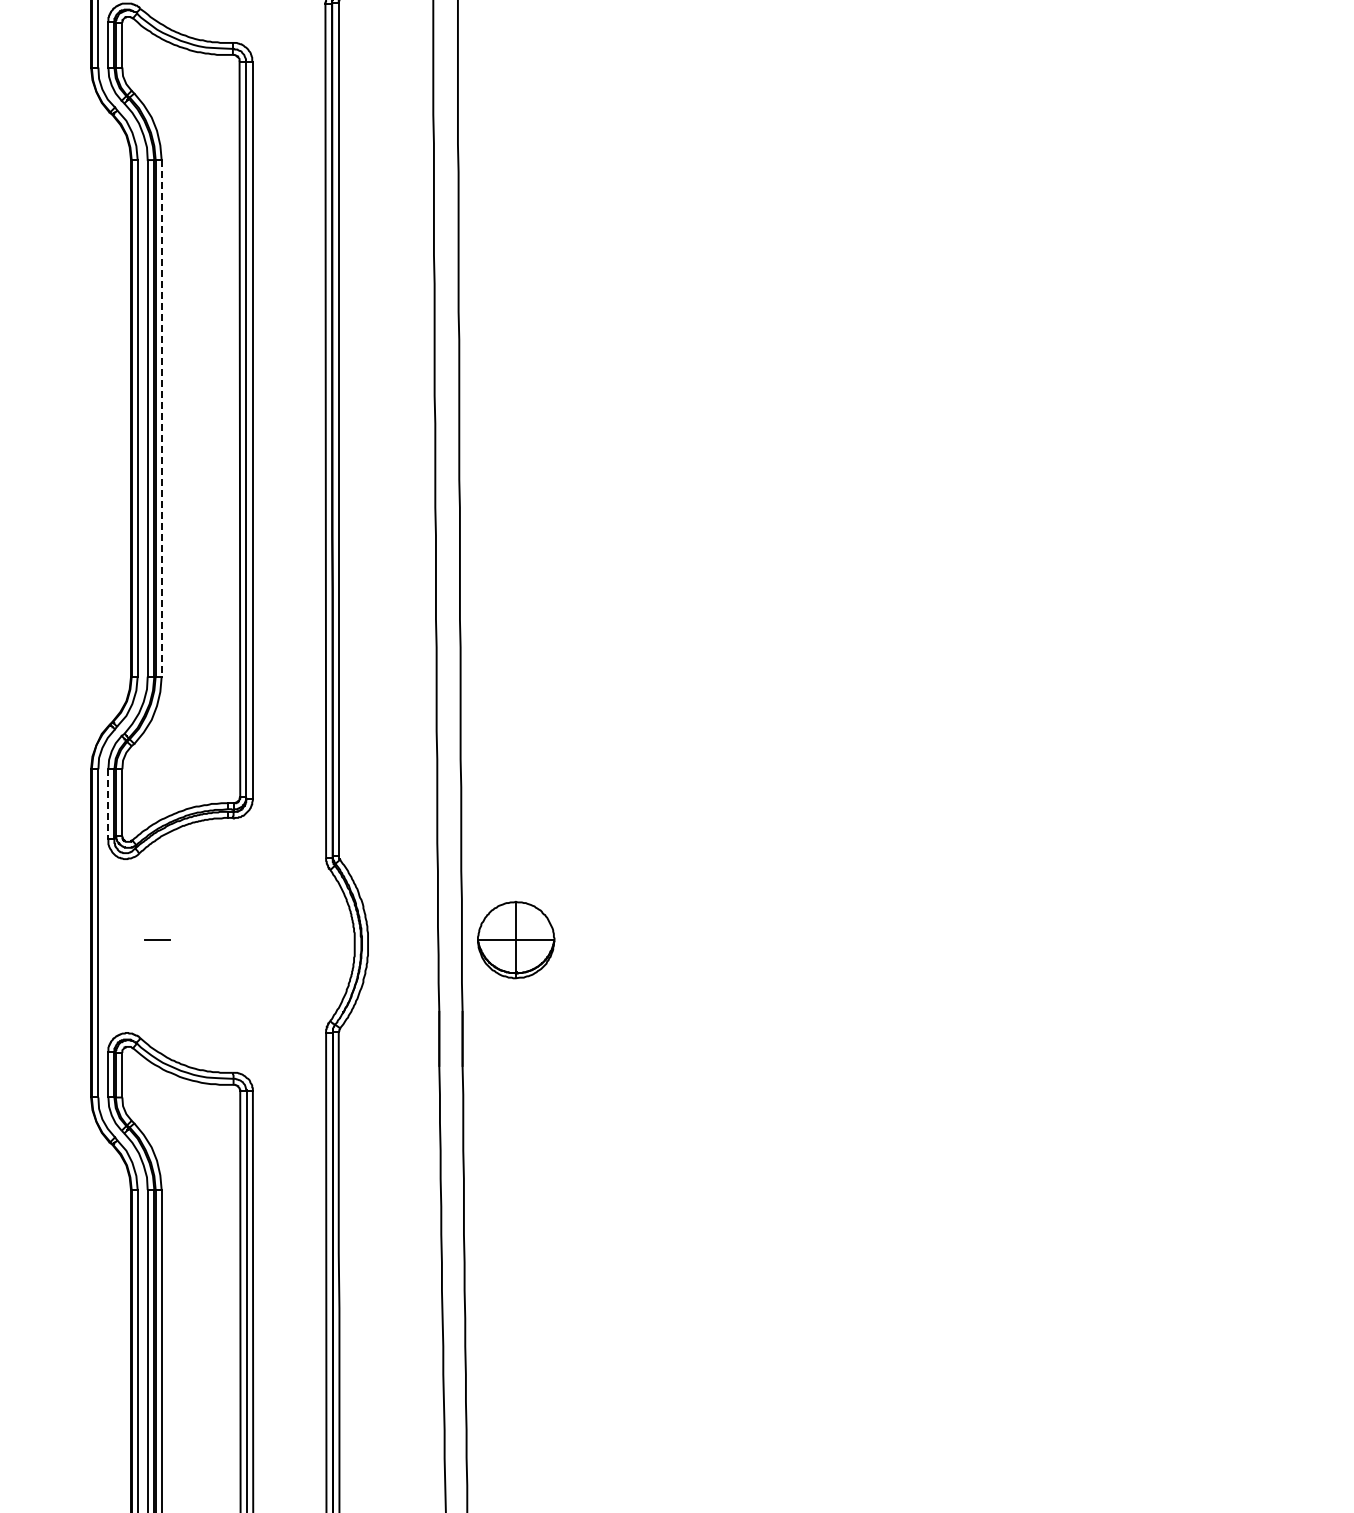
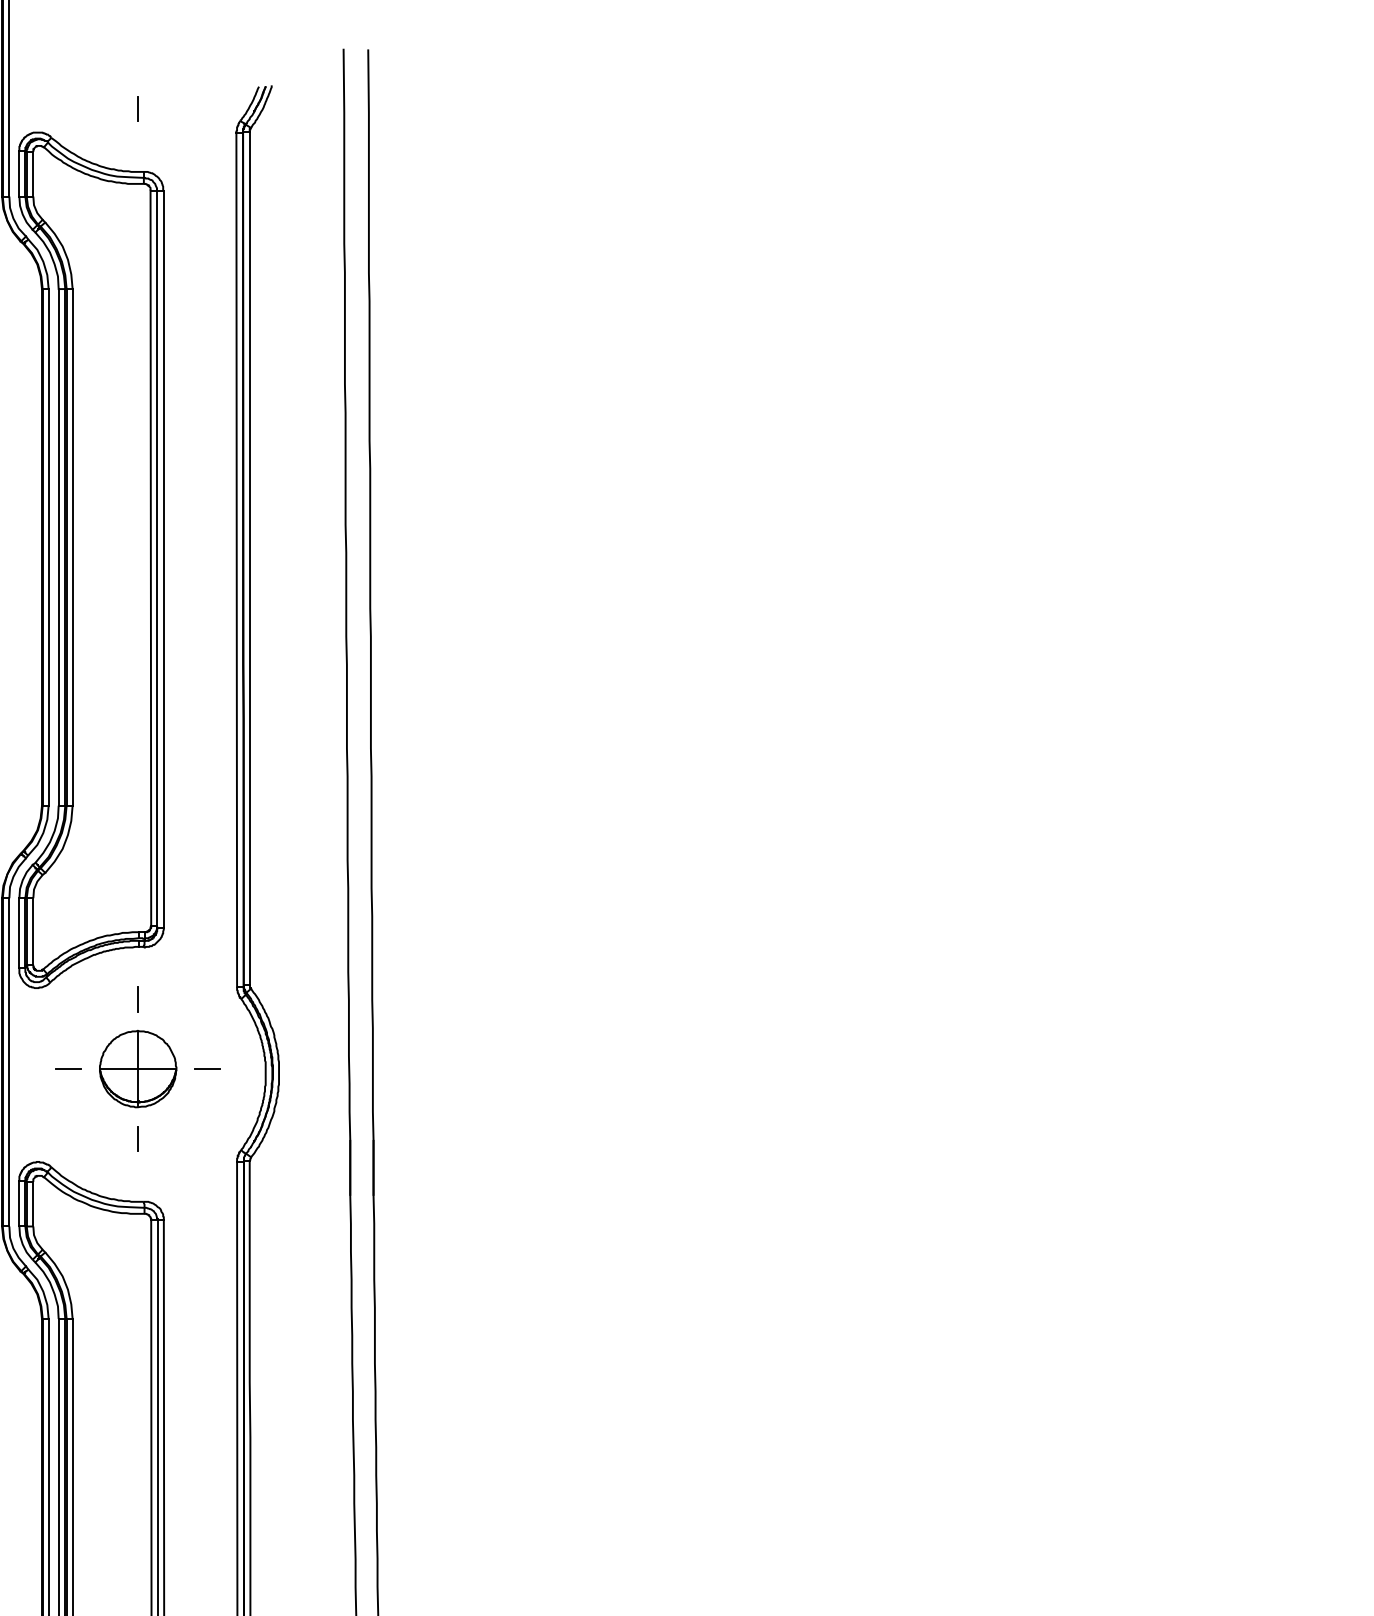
line: (161, 418) -> (72, 547), dashed -> solid
line: (108, 804) -> (19, 933), dashed -> solid
line: (226, 870) -> (137, 999), added
part: (516, 939) -> (138, 1068), moved
line: (296, 940) -> (207, 1069), added
line: (226, 1009) -> (137, 1138), added

